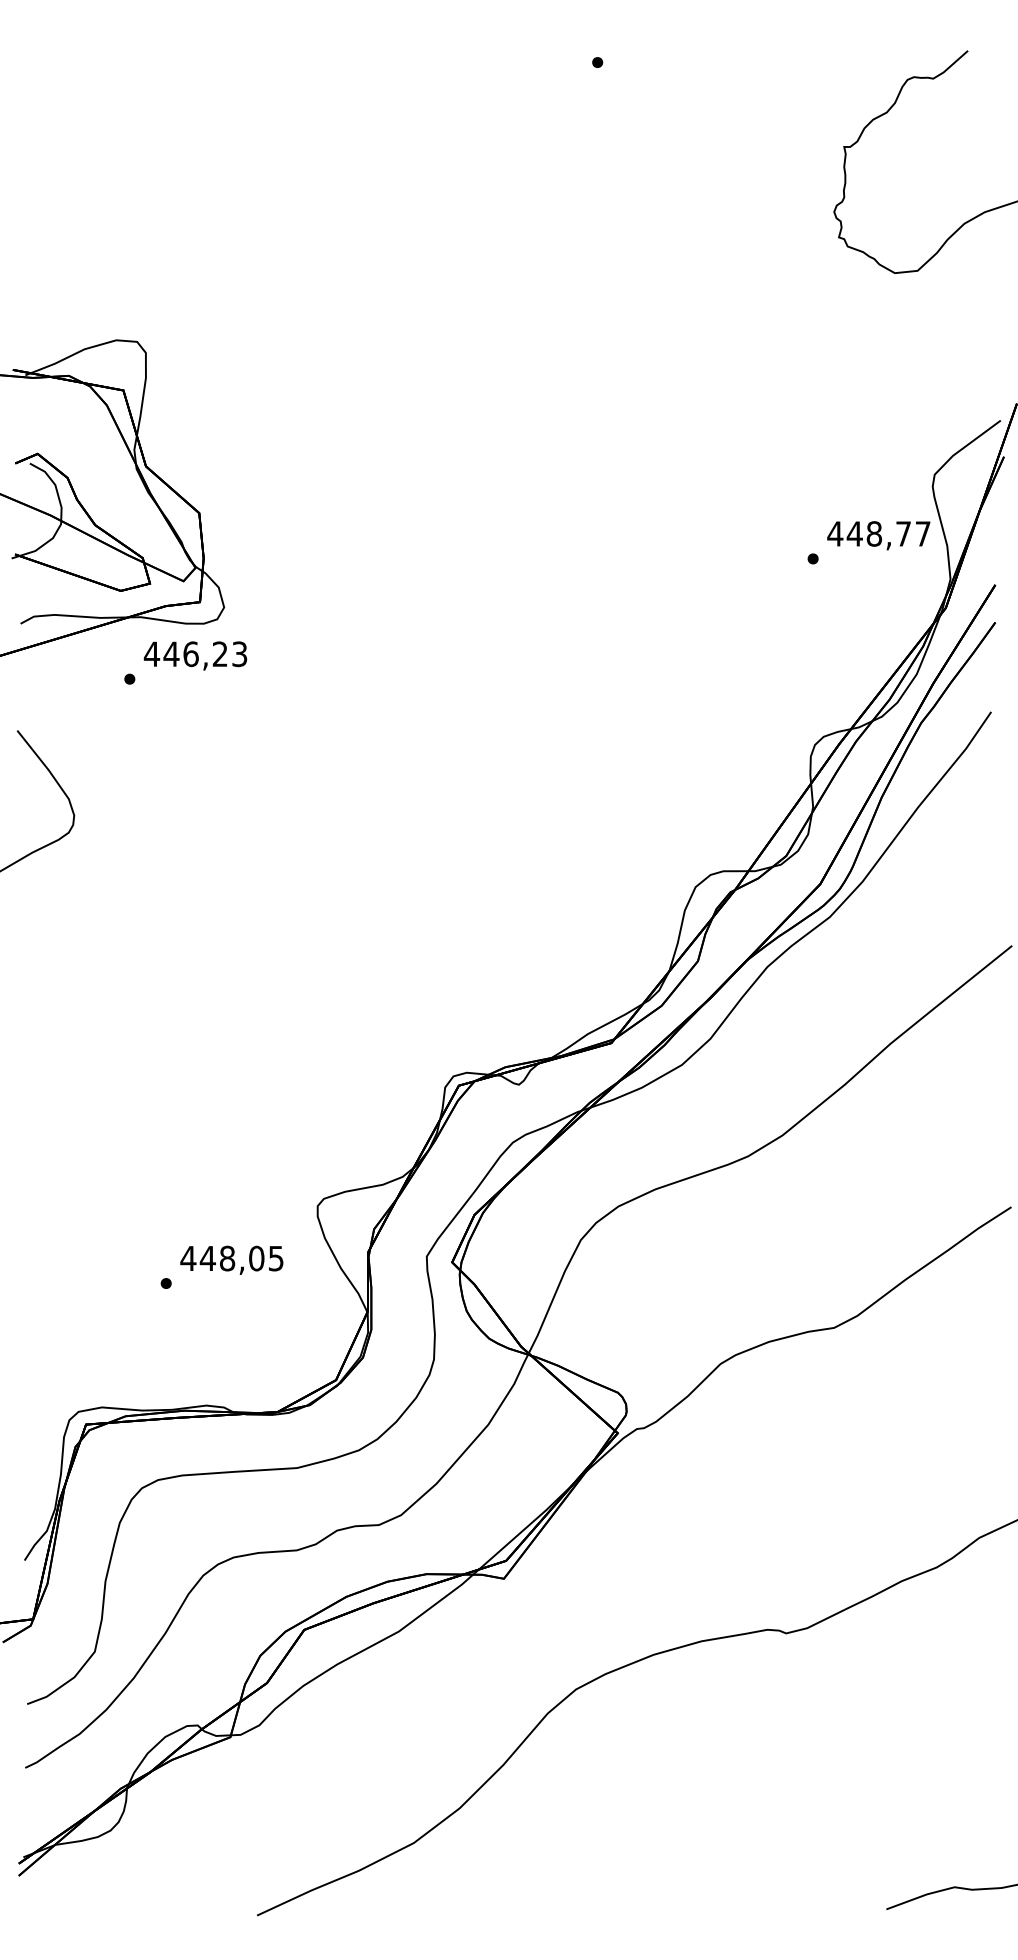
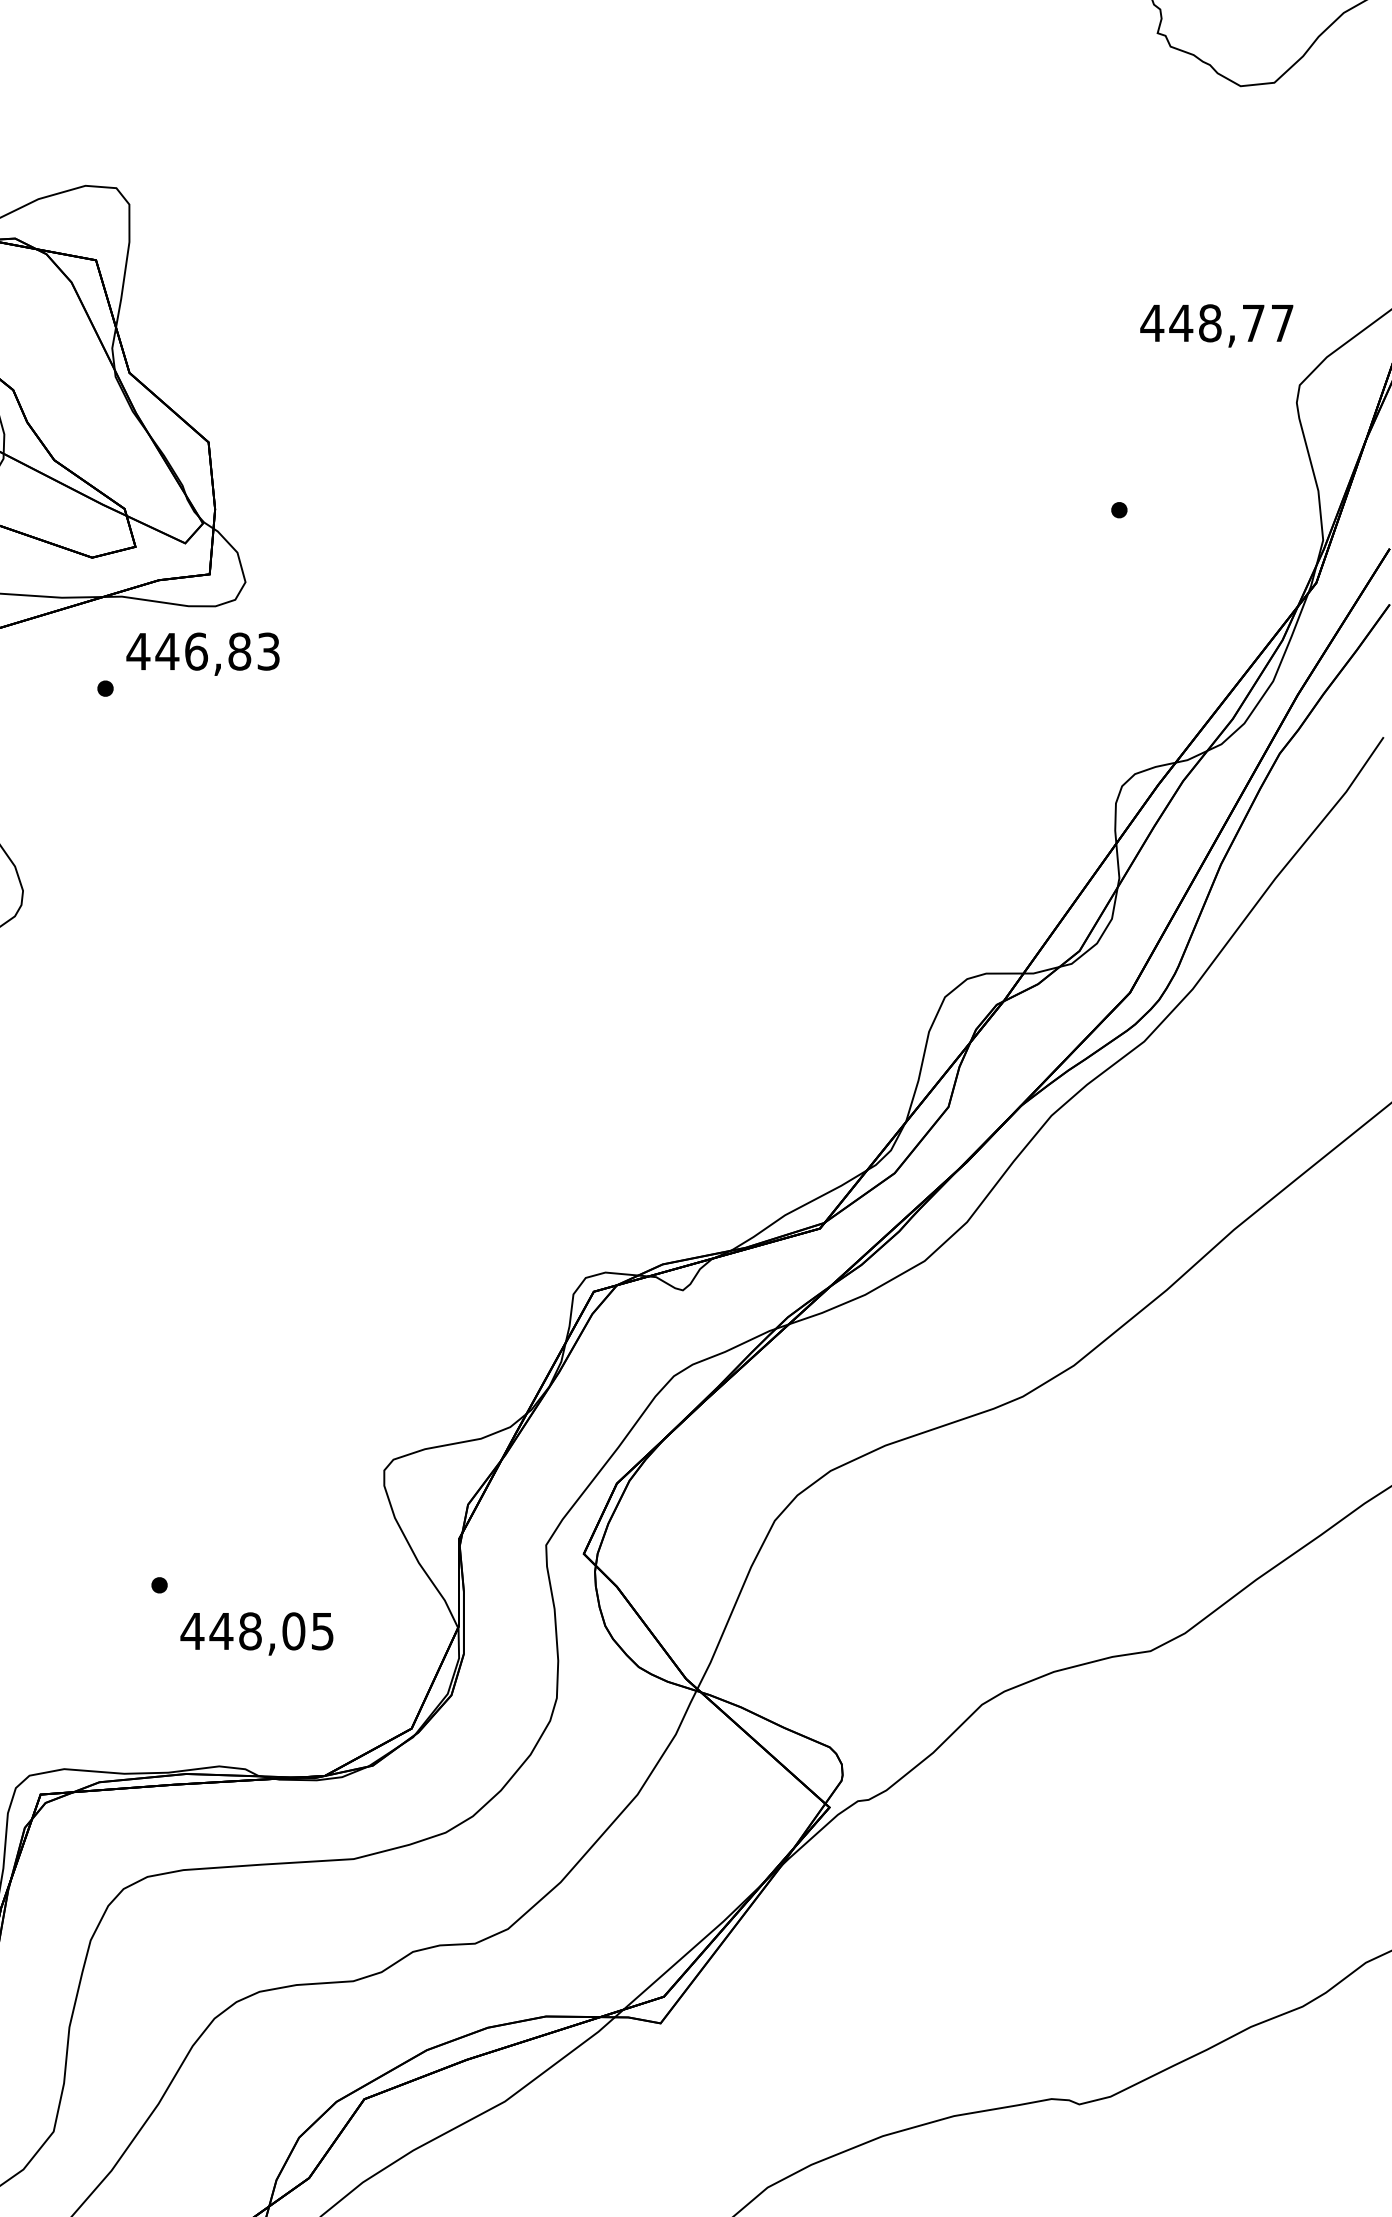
text: (878, 535) -> (1216, 325), moved
text: (219, 654) -> (238, 652), 446,23 -> 446,83
text: (231, 1259) -> (256, 1632), moved

